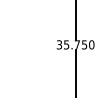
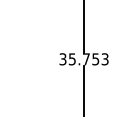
text: (91, 44) -> (104, 58), 35.750 -> 35.753

